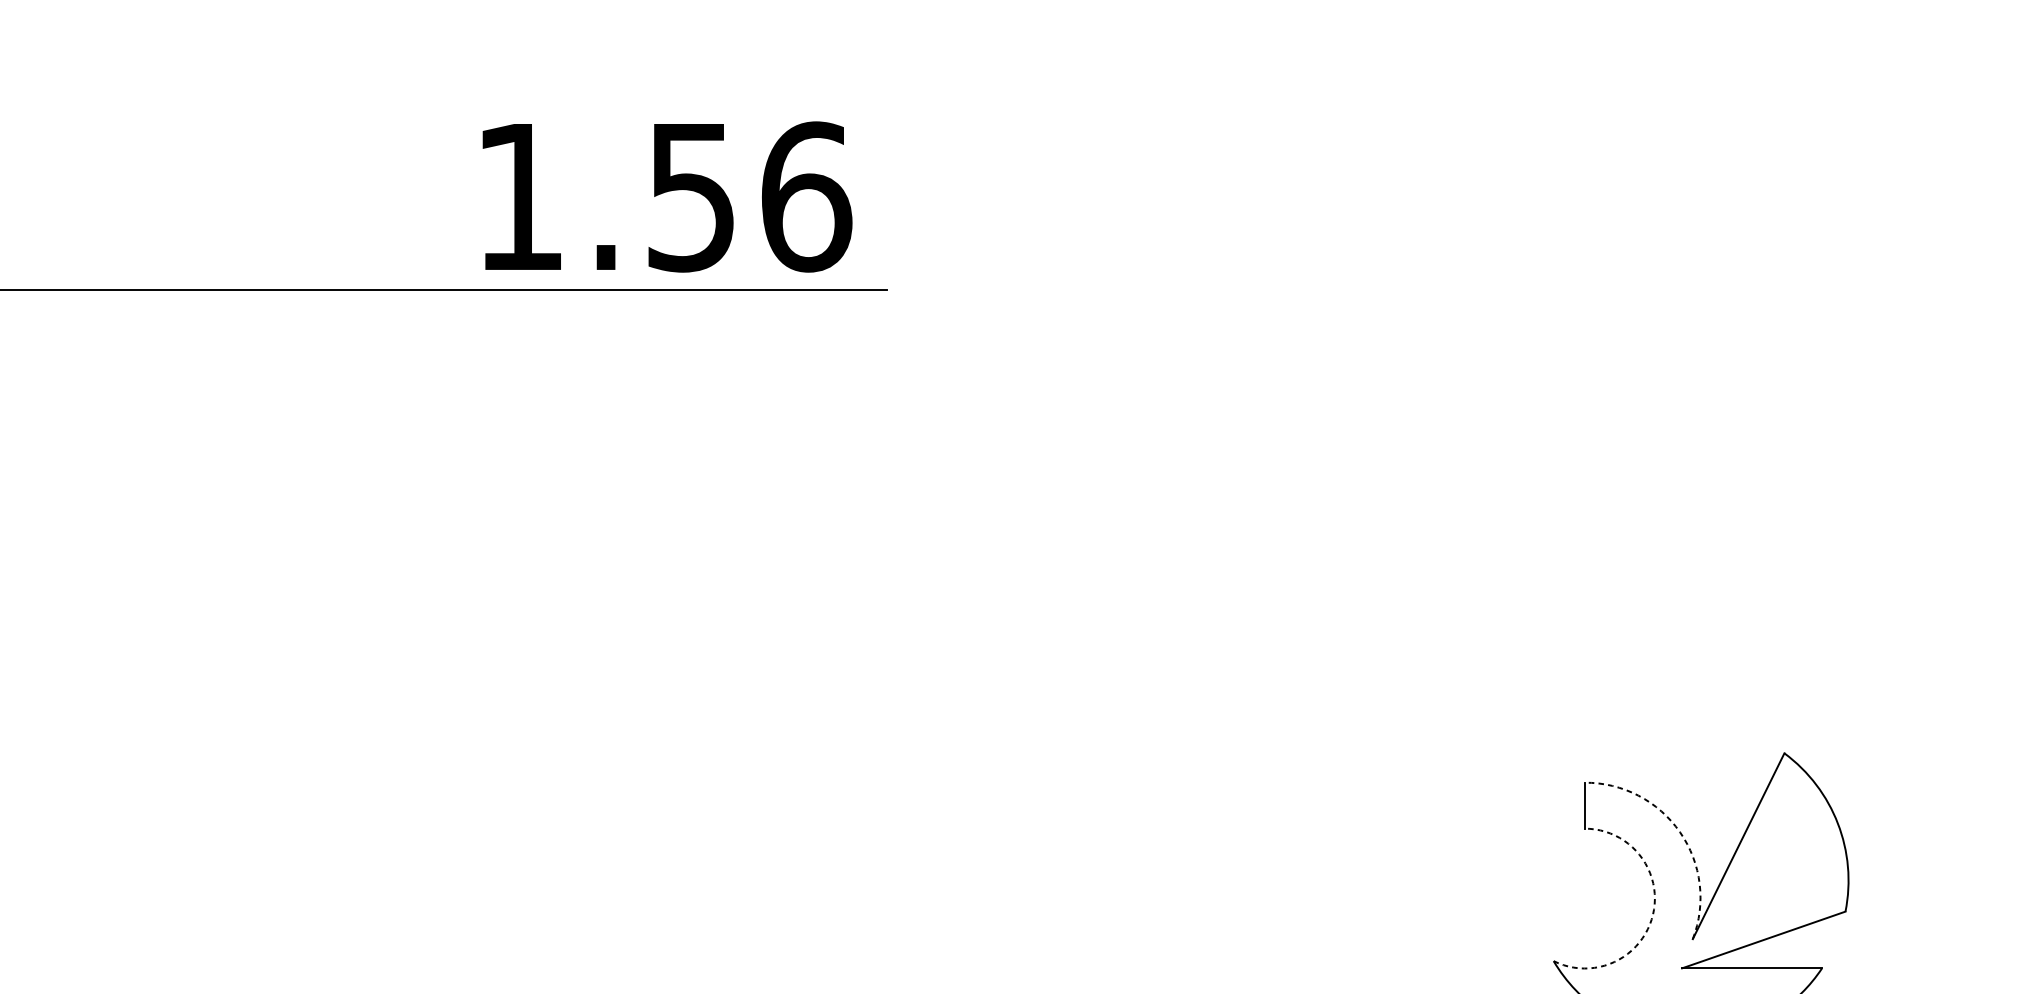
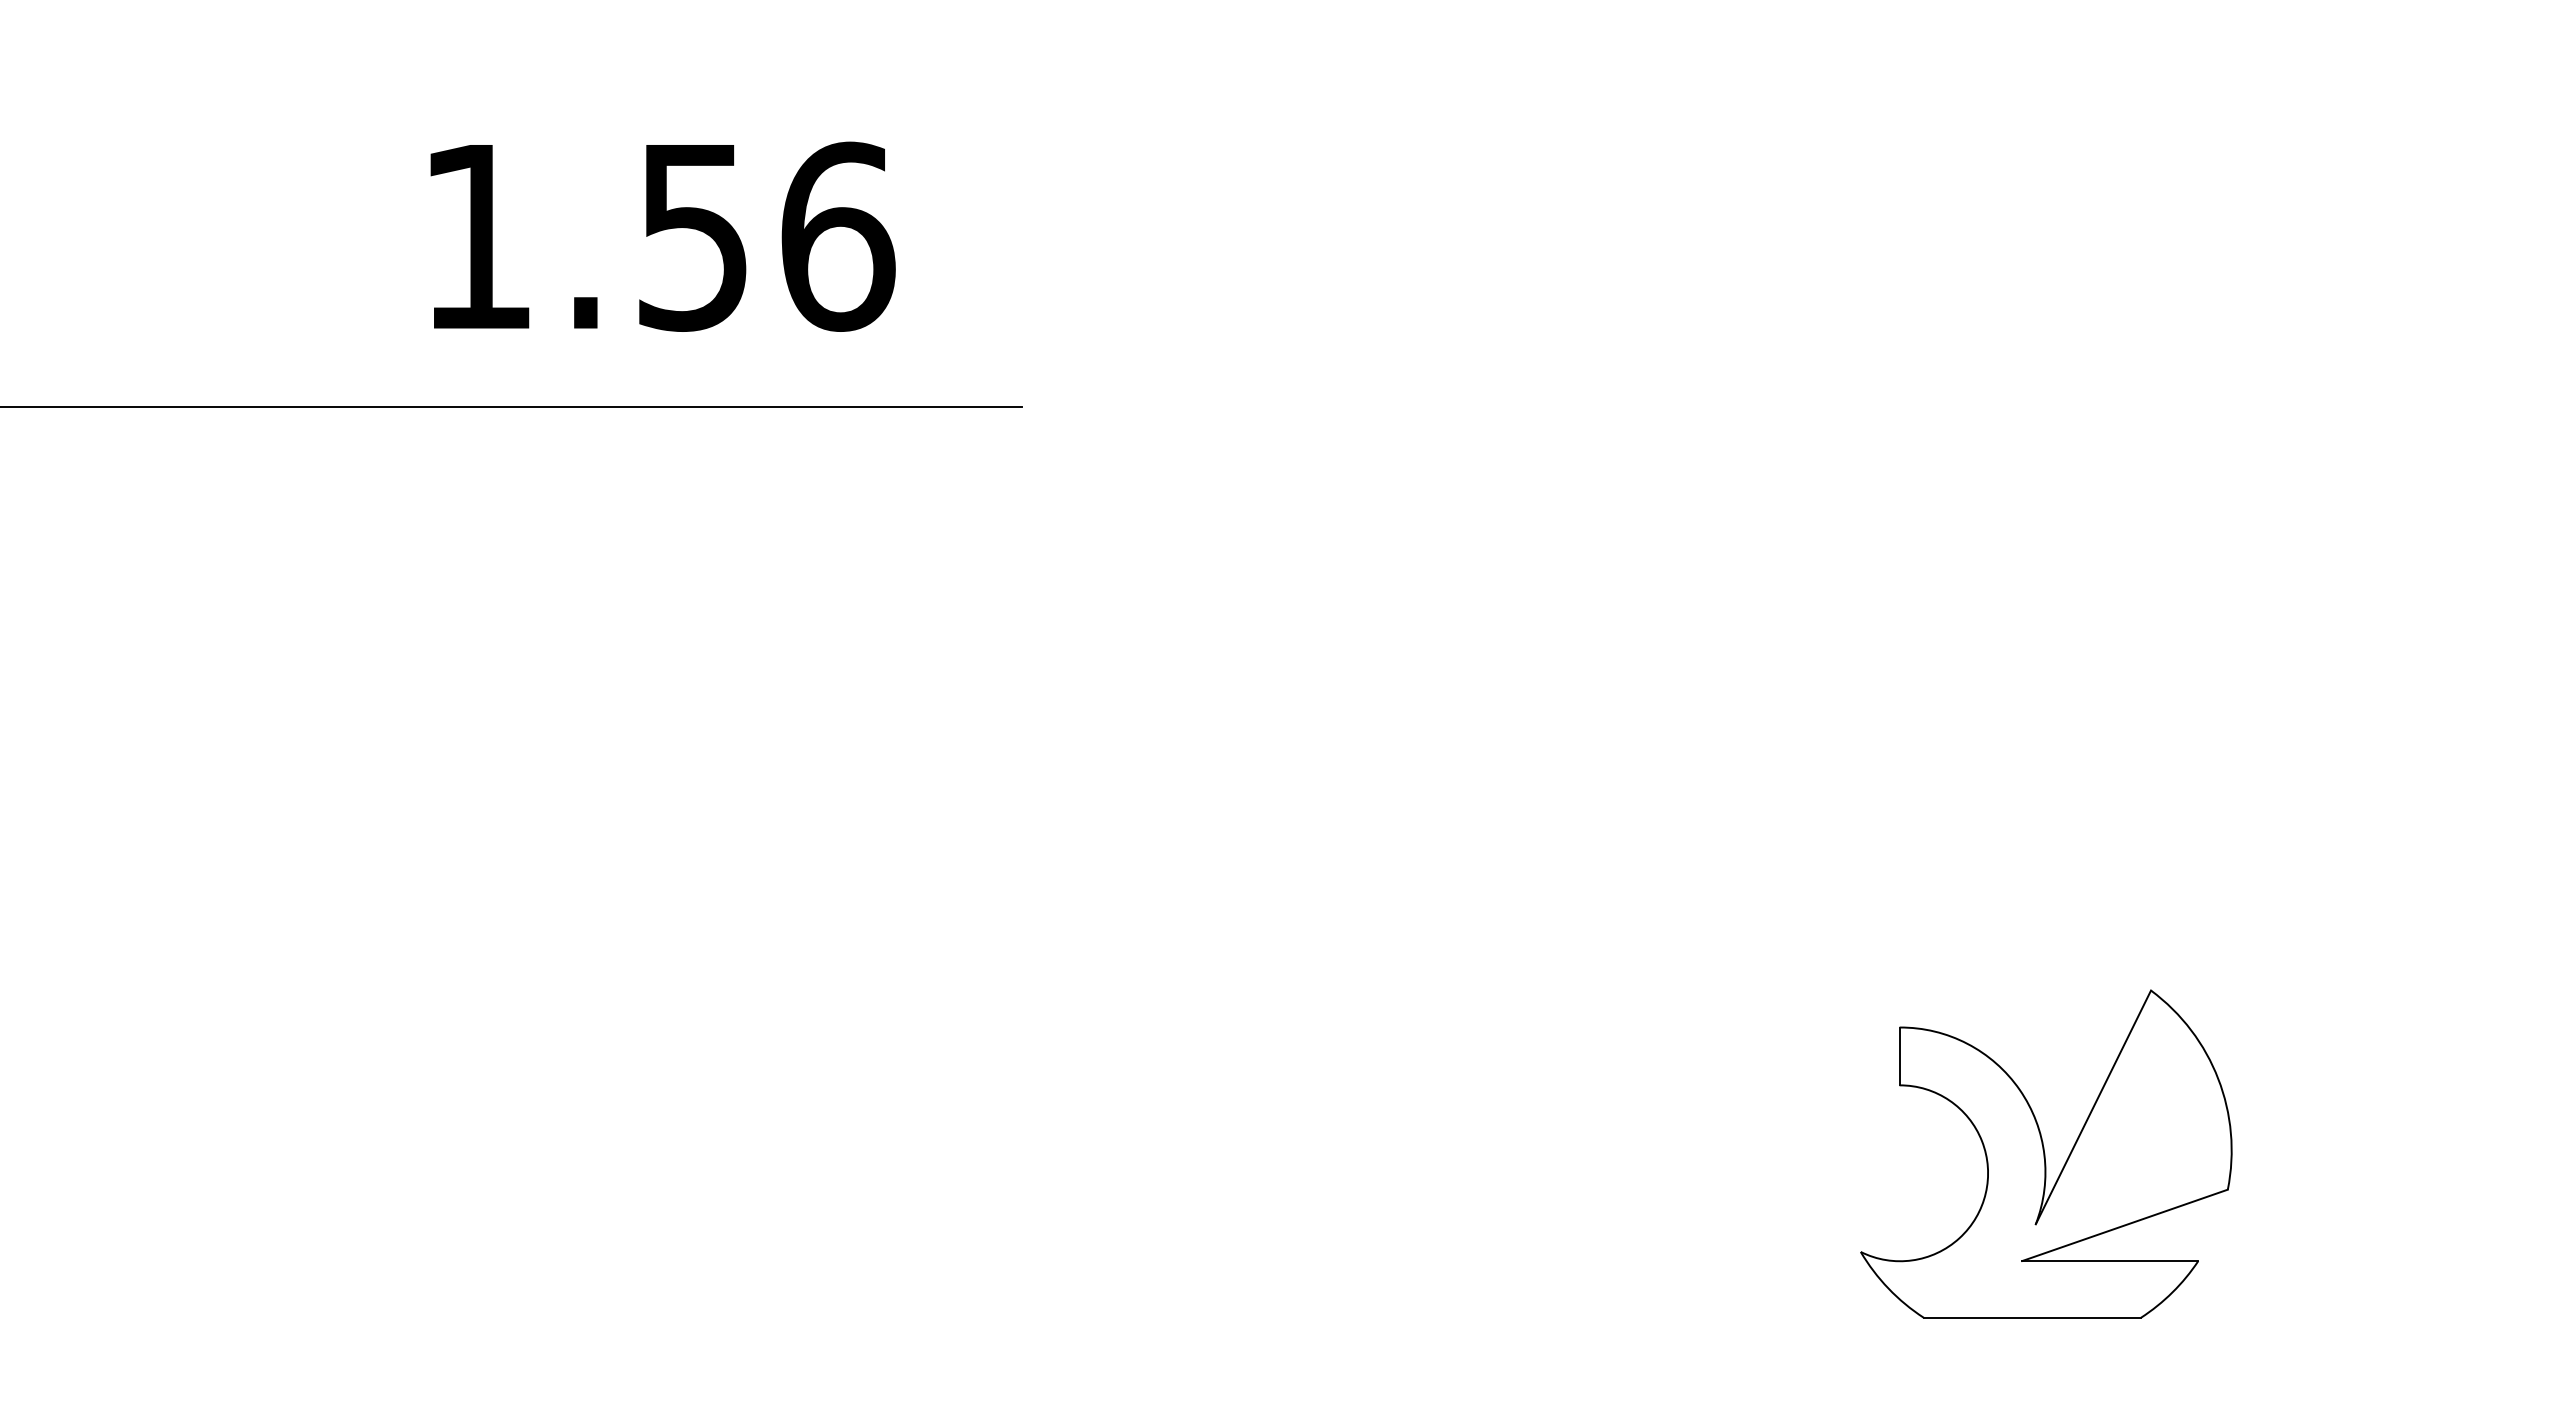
text: (667, 196) -> (662, 236), moved
arc: (1679, 831) -> (2019, 1089), dashed -> solid
arc: (1652, 914) -> (1985, 1193), dashed -> solid

